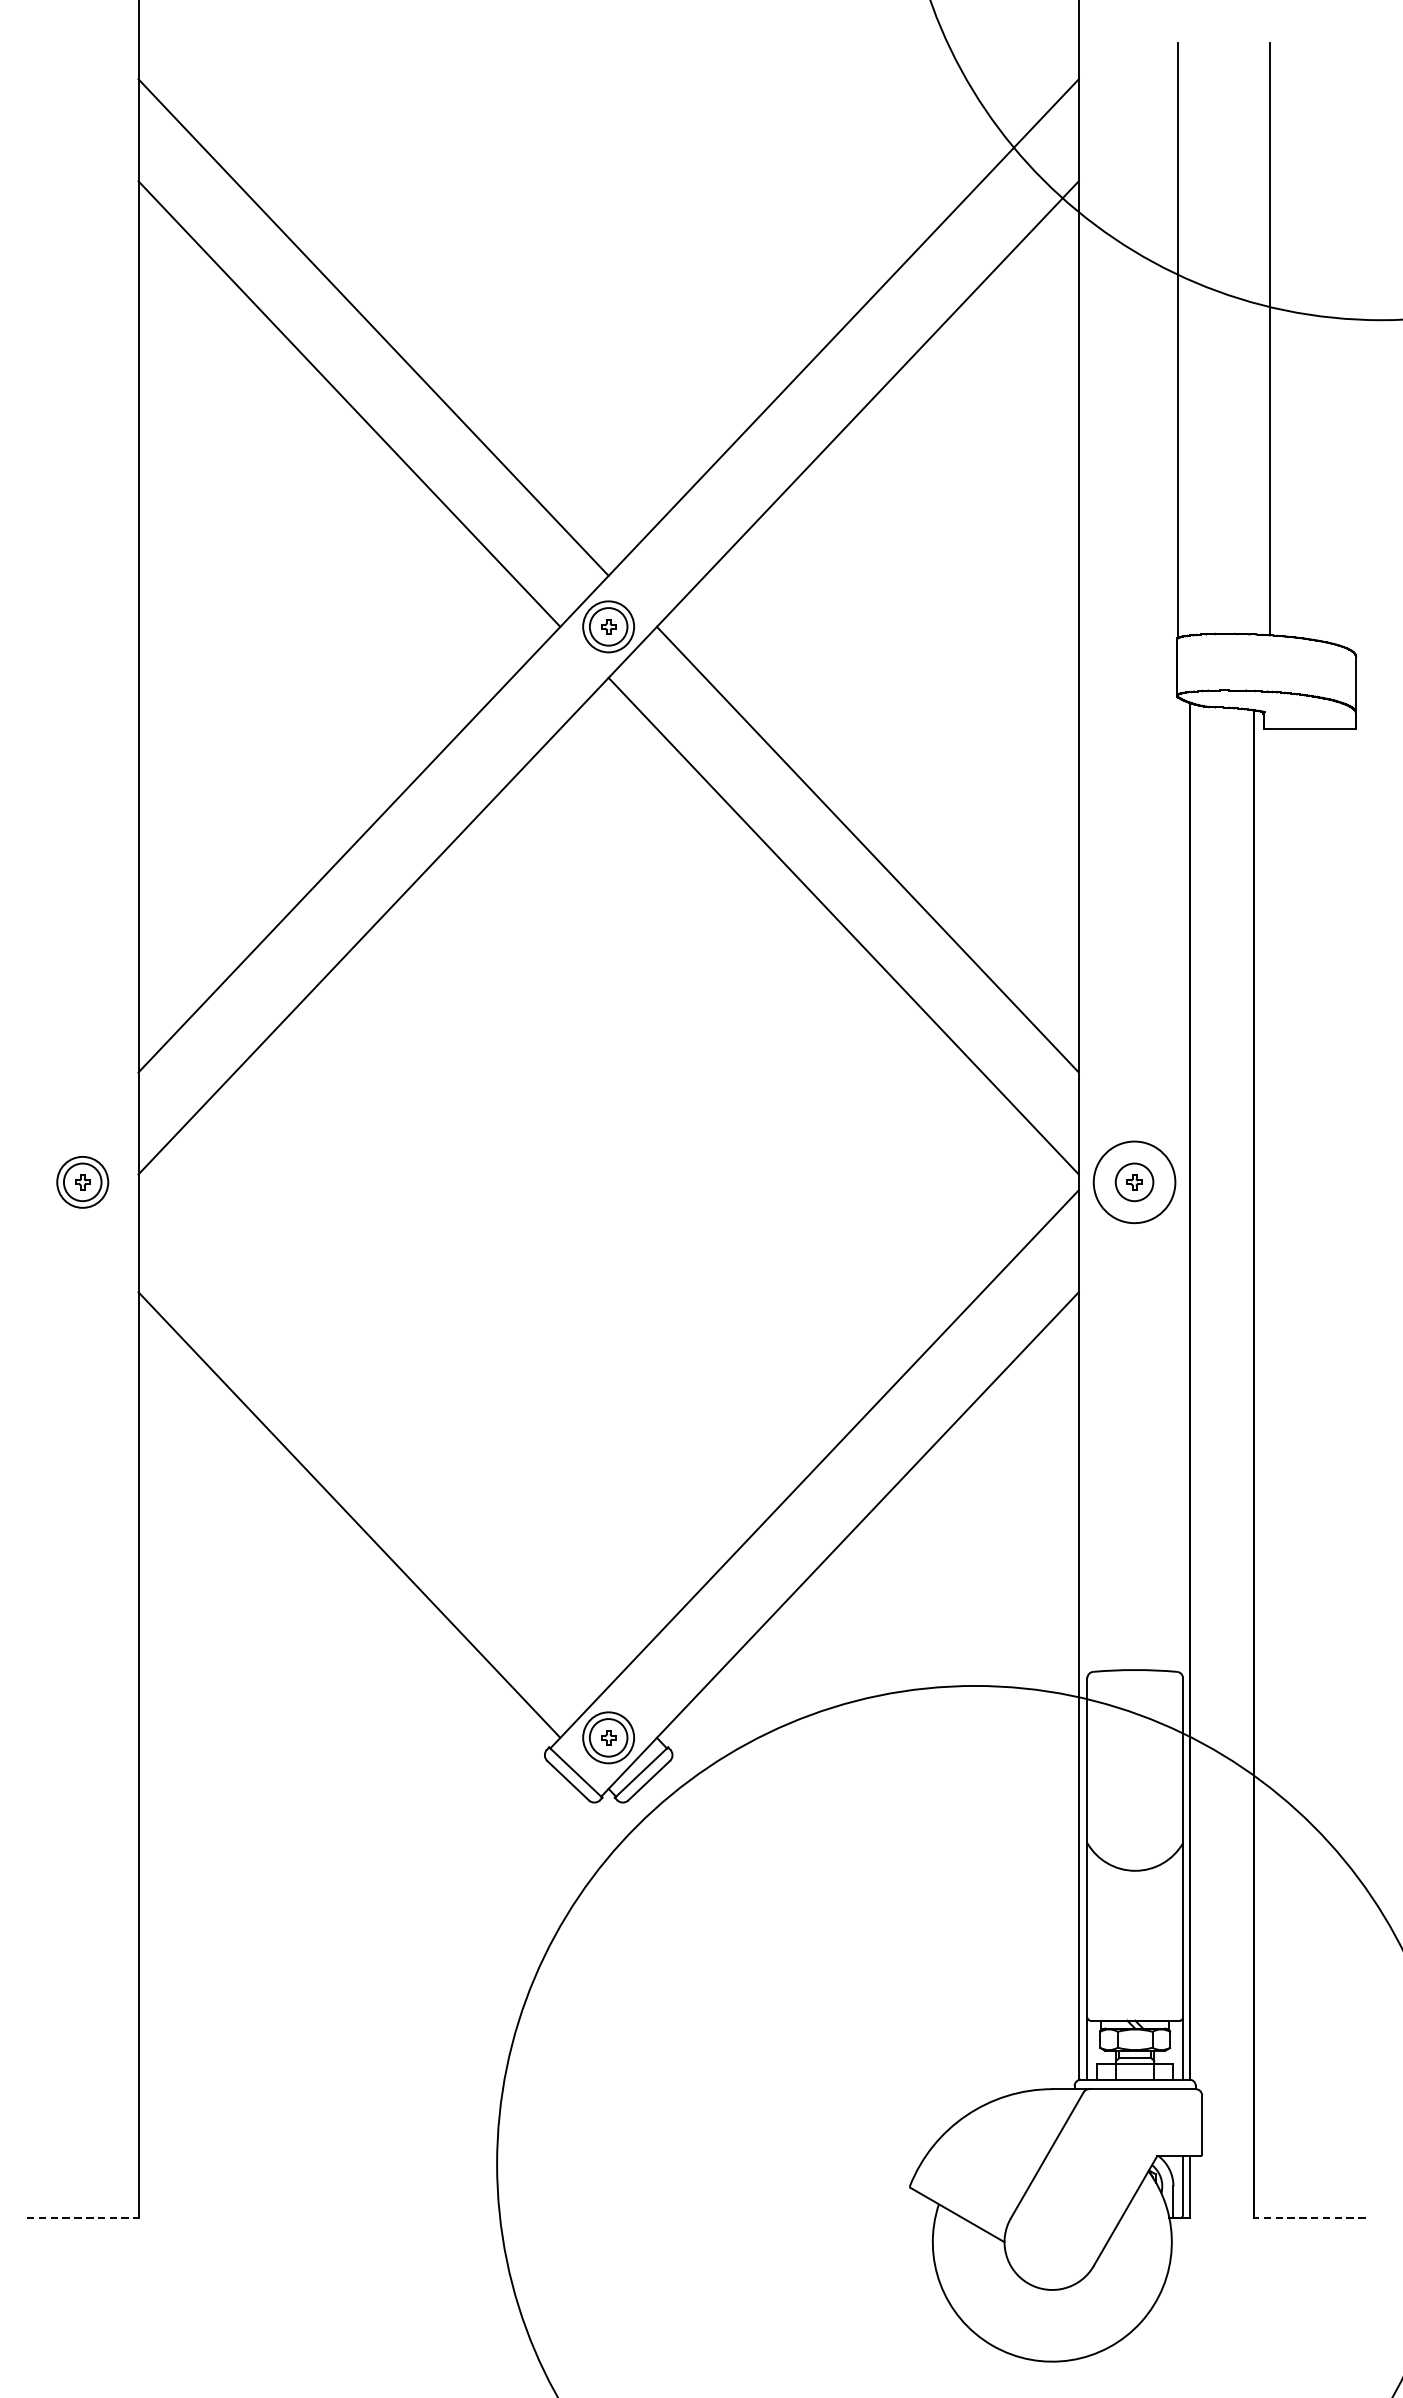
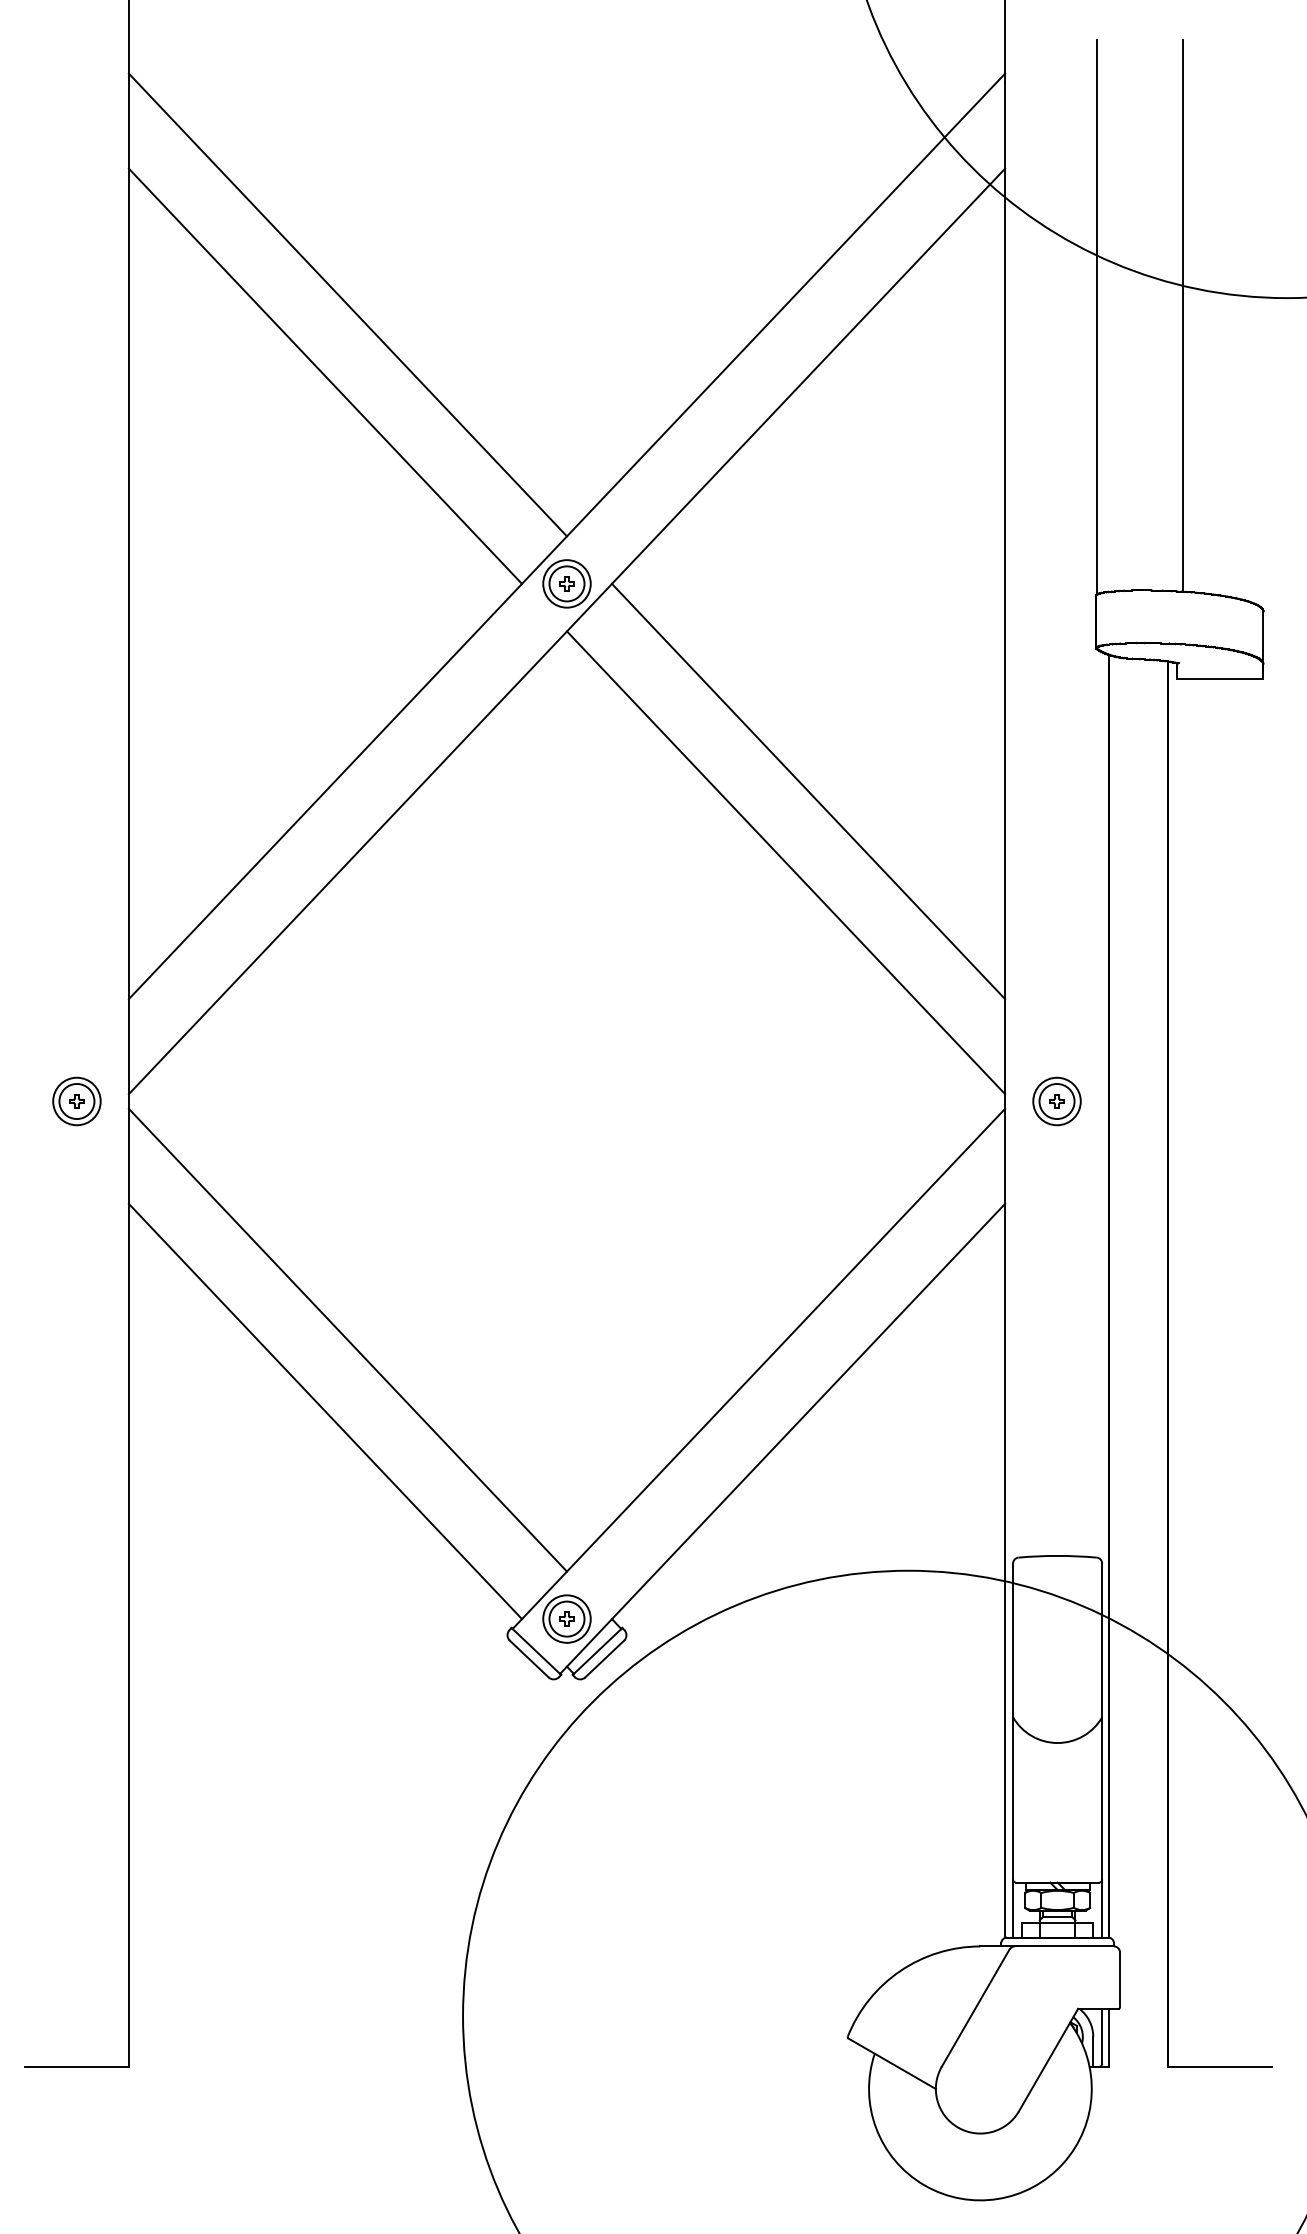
circle: (1133, 1182) -> (1056, 1101), size x0.62
line: (373, 1437) -> (347, 1339), added
line: (82, 2218) -> (76, 2066), dashed -> solid
line: (1310, 2218) -> (1220, 2066), dashed -> solid

